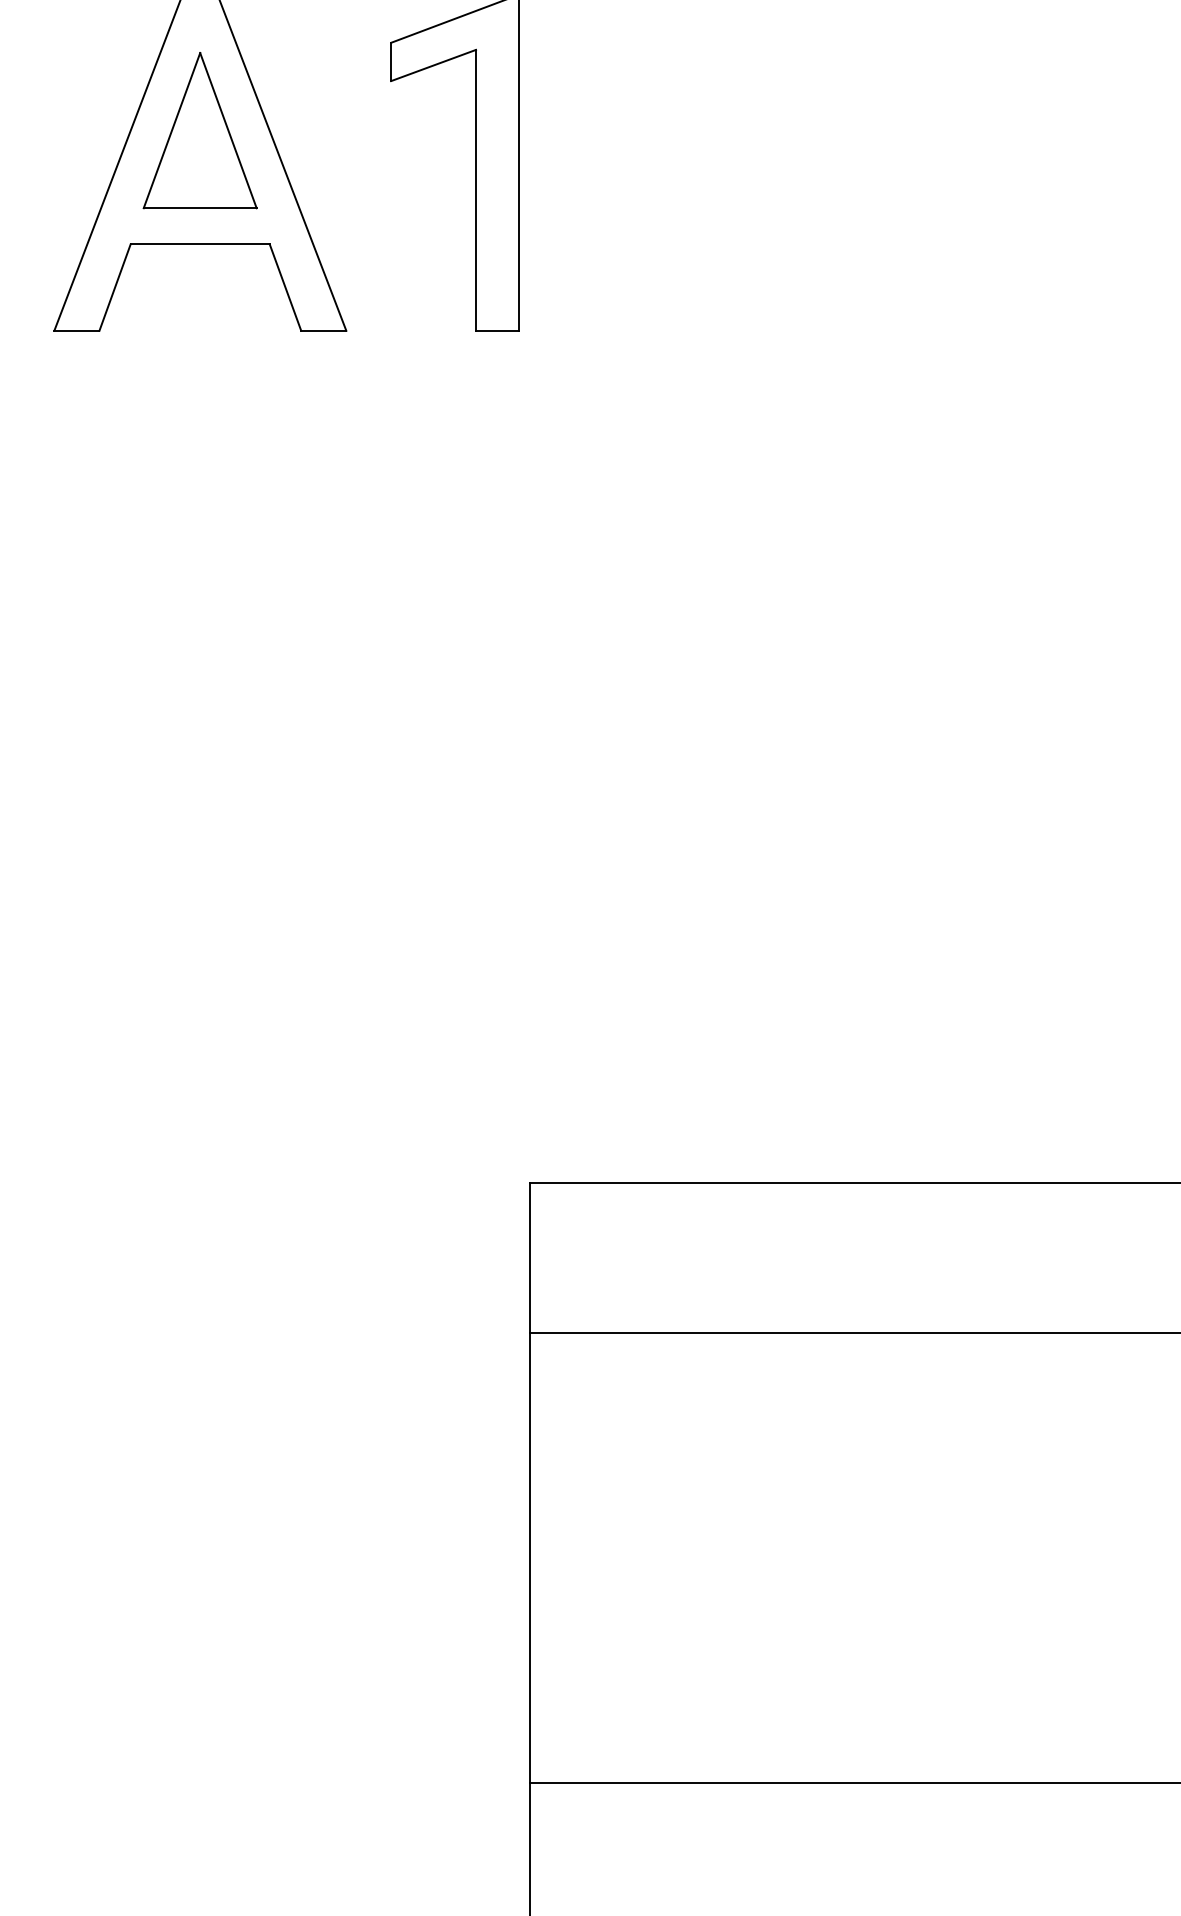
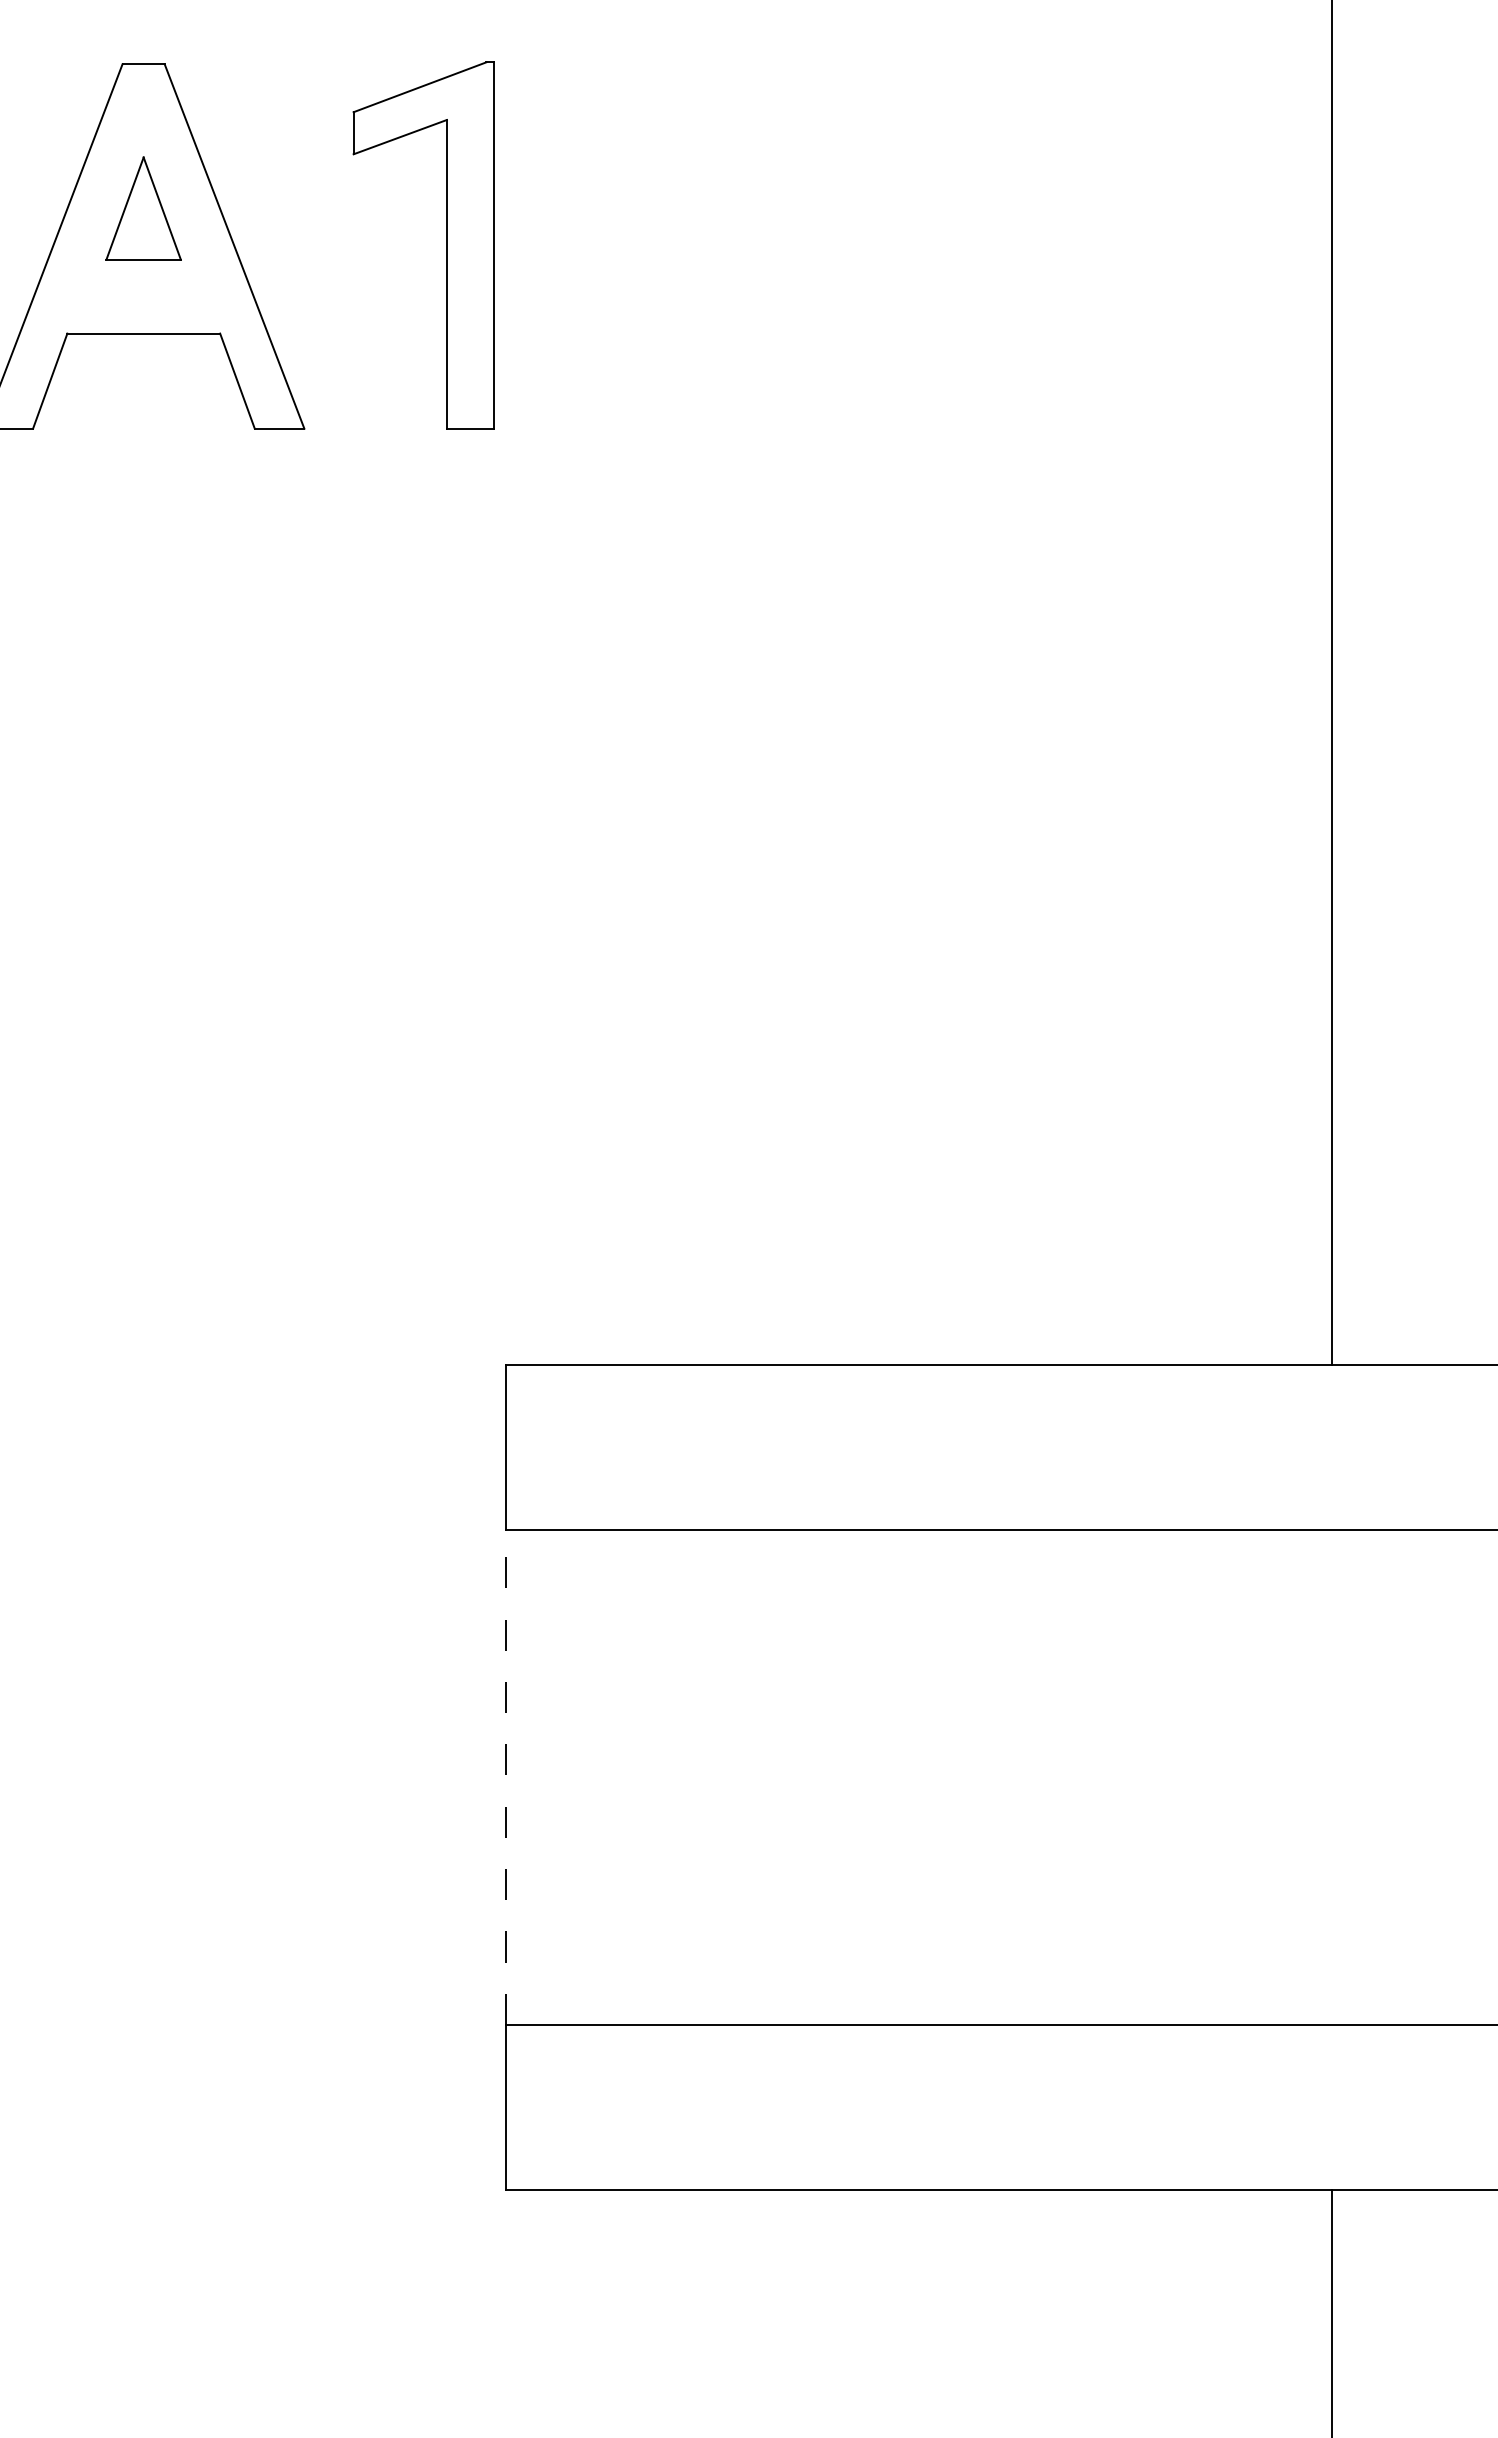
part: (199, 130) -> (143, 208), size x0.6
line: (530, 1558) -> (506, 1777), solid -> dashed

